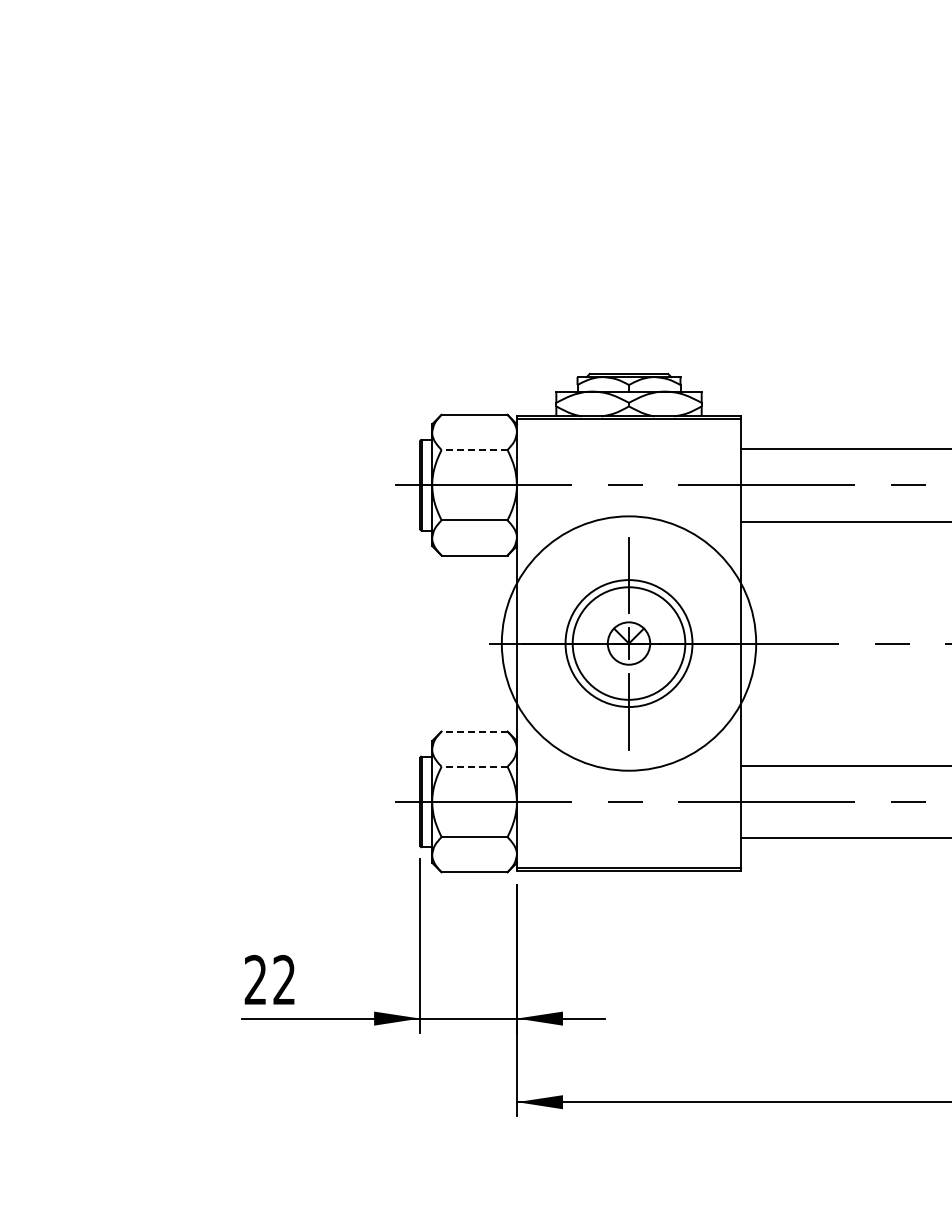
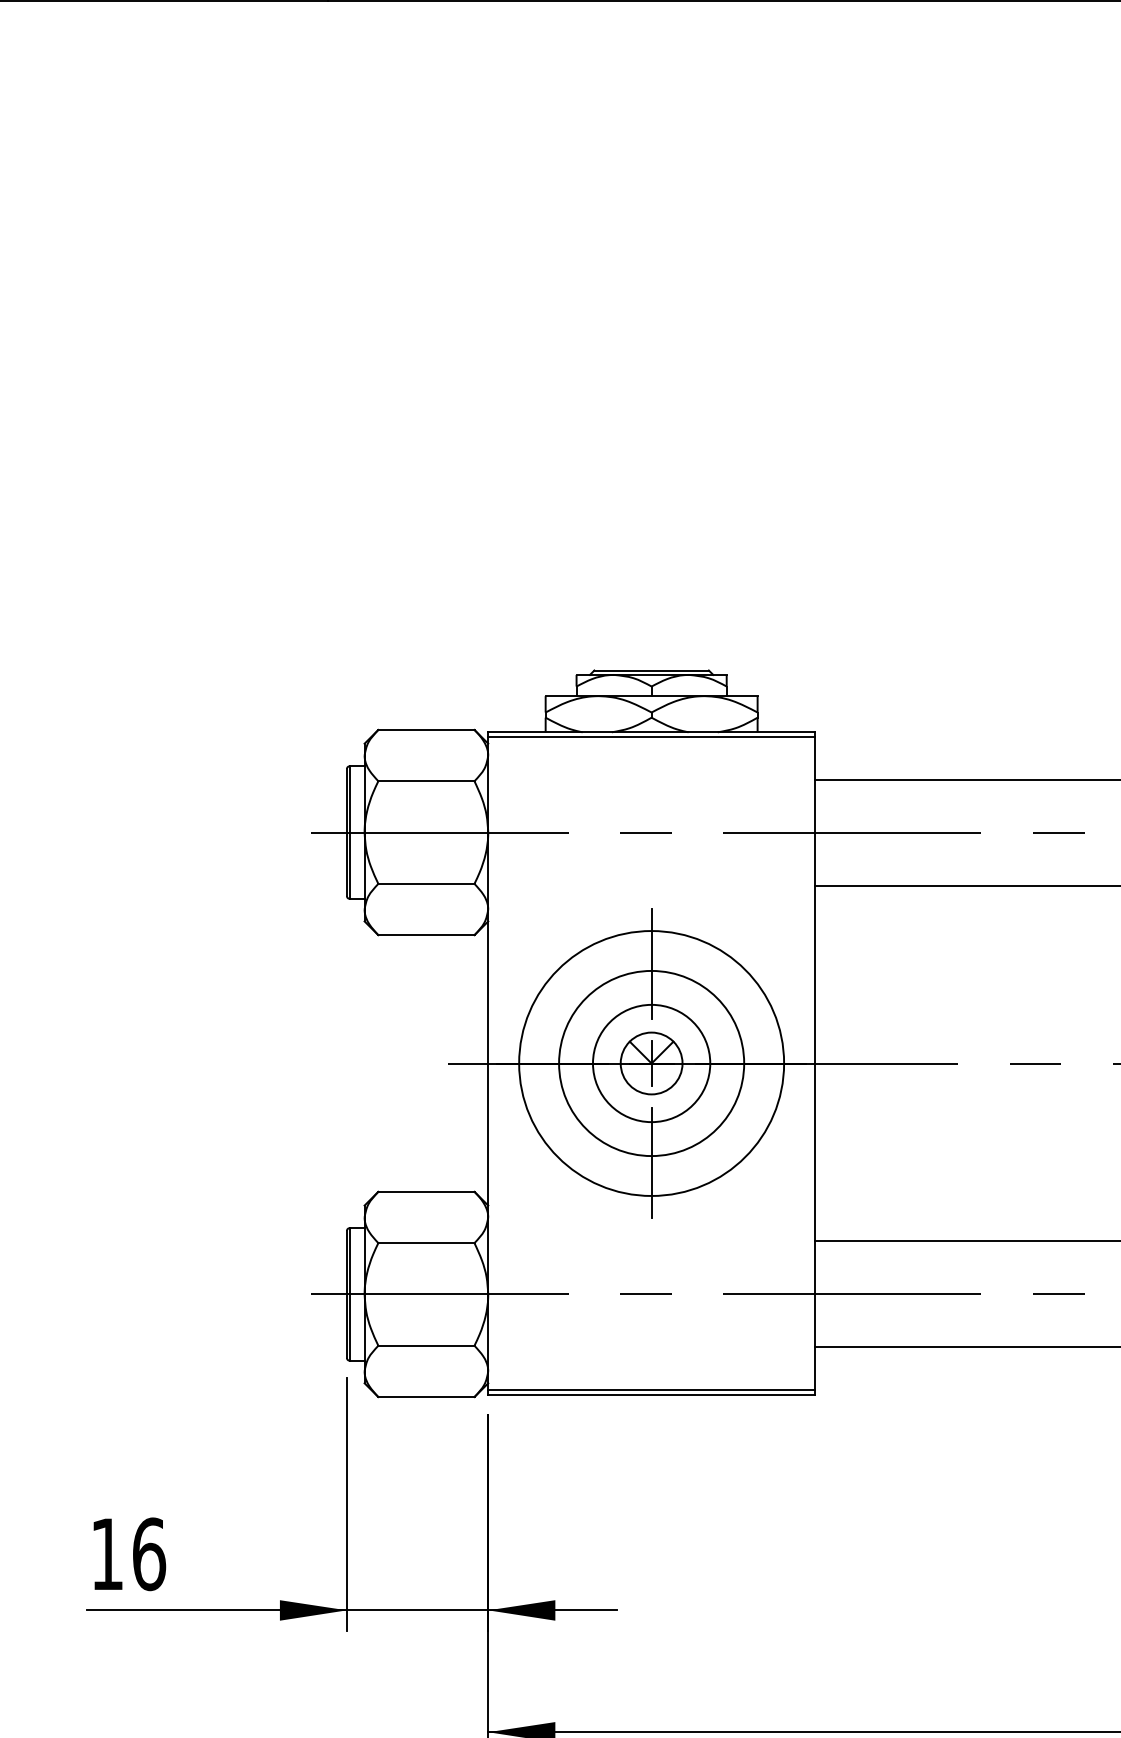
line: (474, 450) -> (426, 781), dashed -> solid
circle: (628, 643) -> (650, 1063), size x0.71
circle: (628, 643) -> (650, 1063), size x0.71
line: (474, 731) -> (426, 1191), dashed -> solid
line: (474, 766) -> (426, 1242), dashed -> solid
text: (269, 979) -> (127, 1553), 22 -> 16

